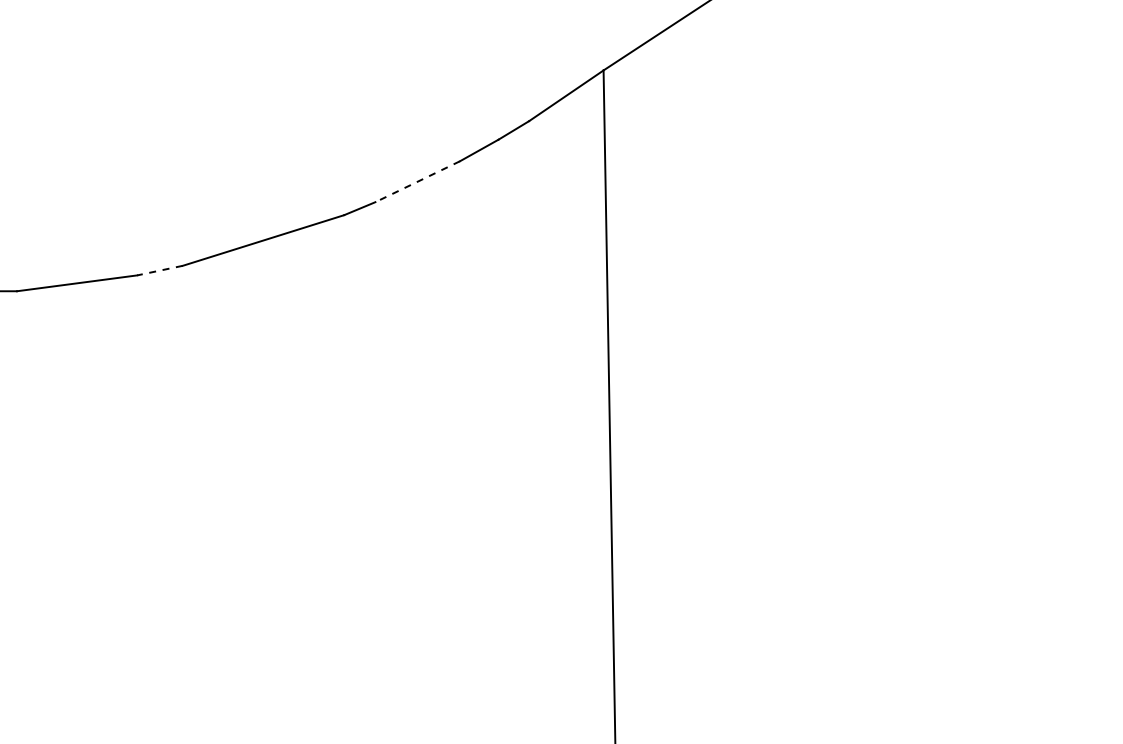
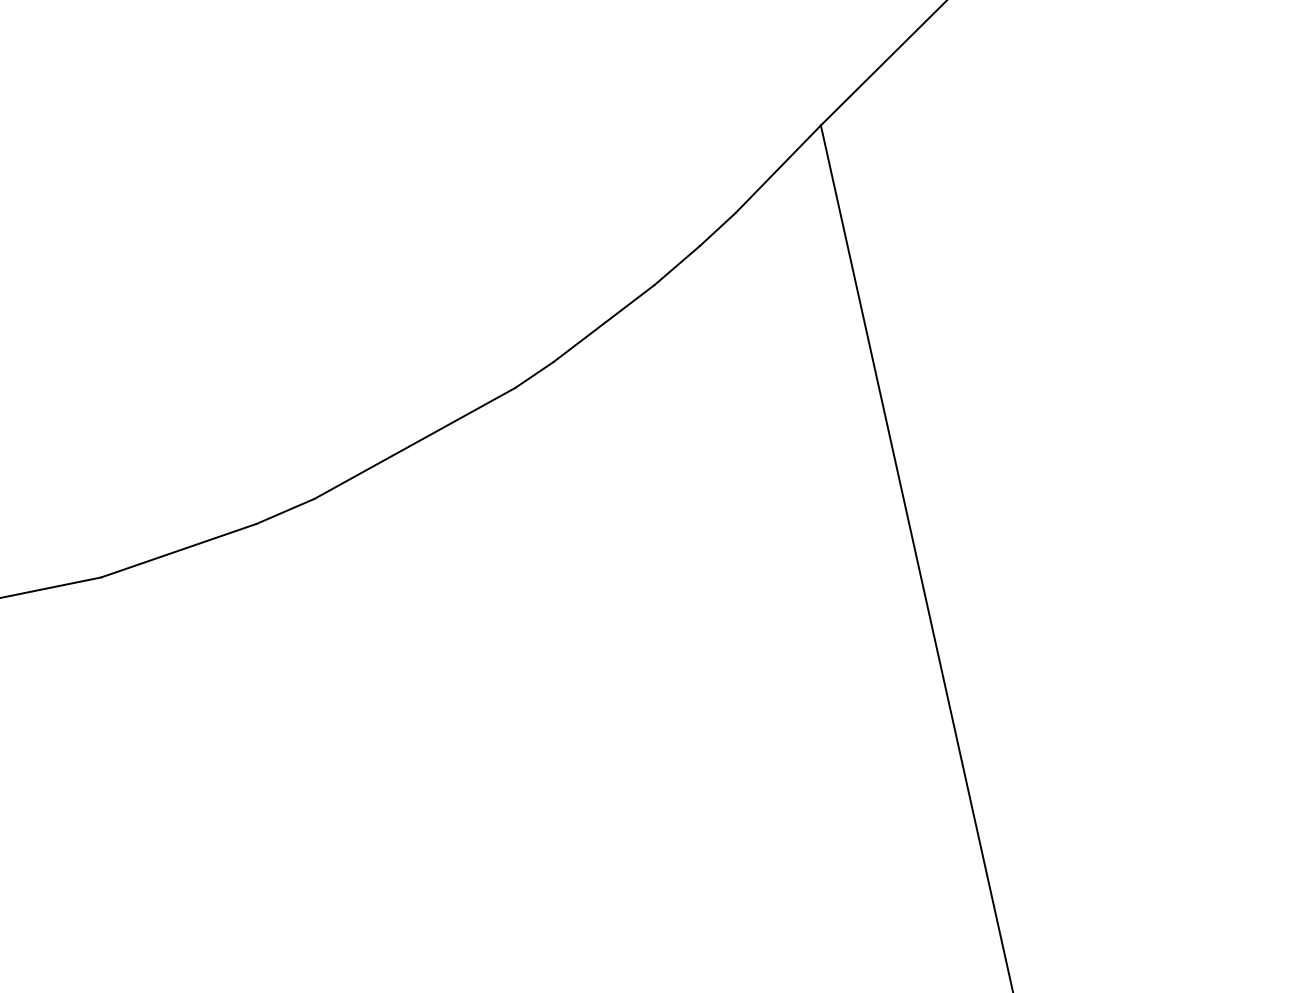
line: (417, 181) -> (603, 323), dashed -> solid
line: (159, 270) -> (284, 511), dashed -> solid

